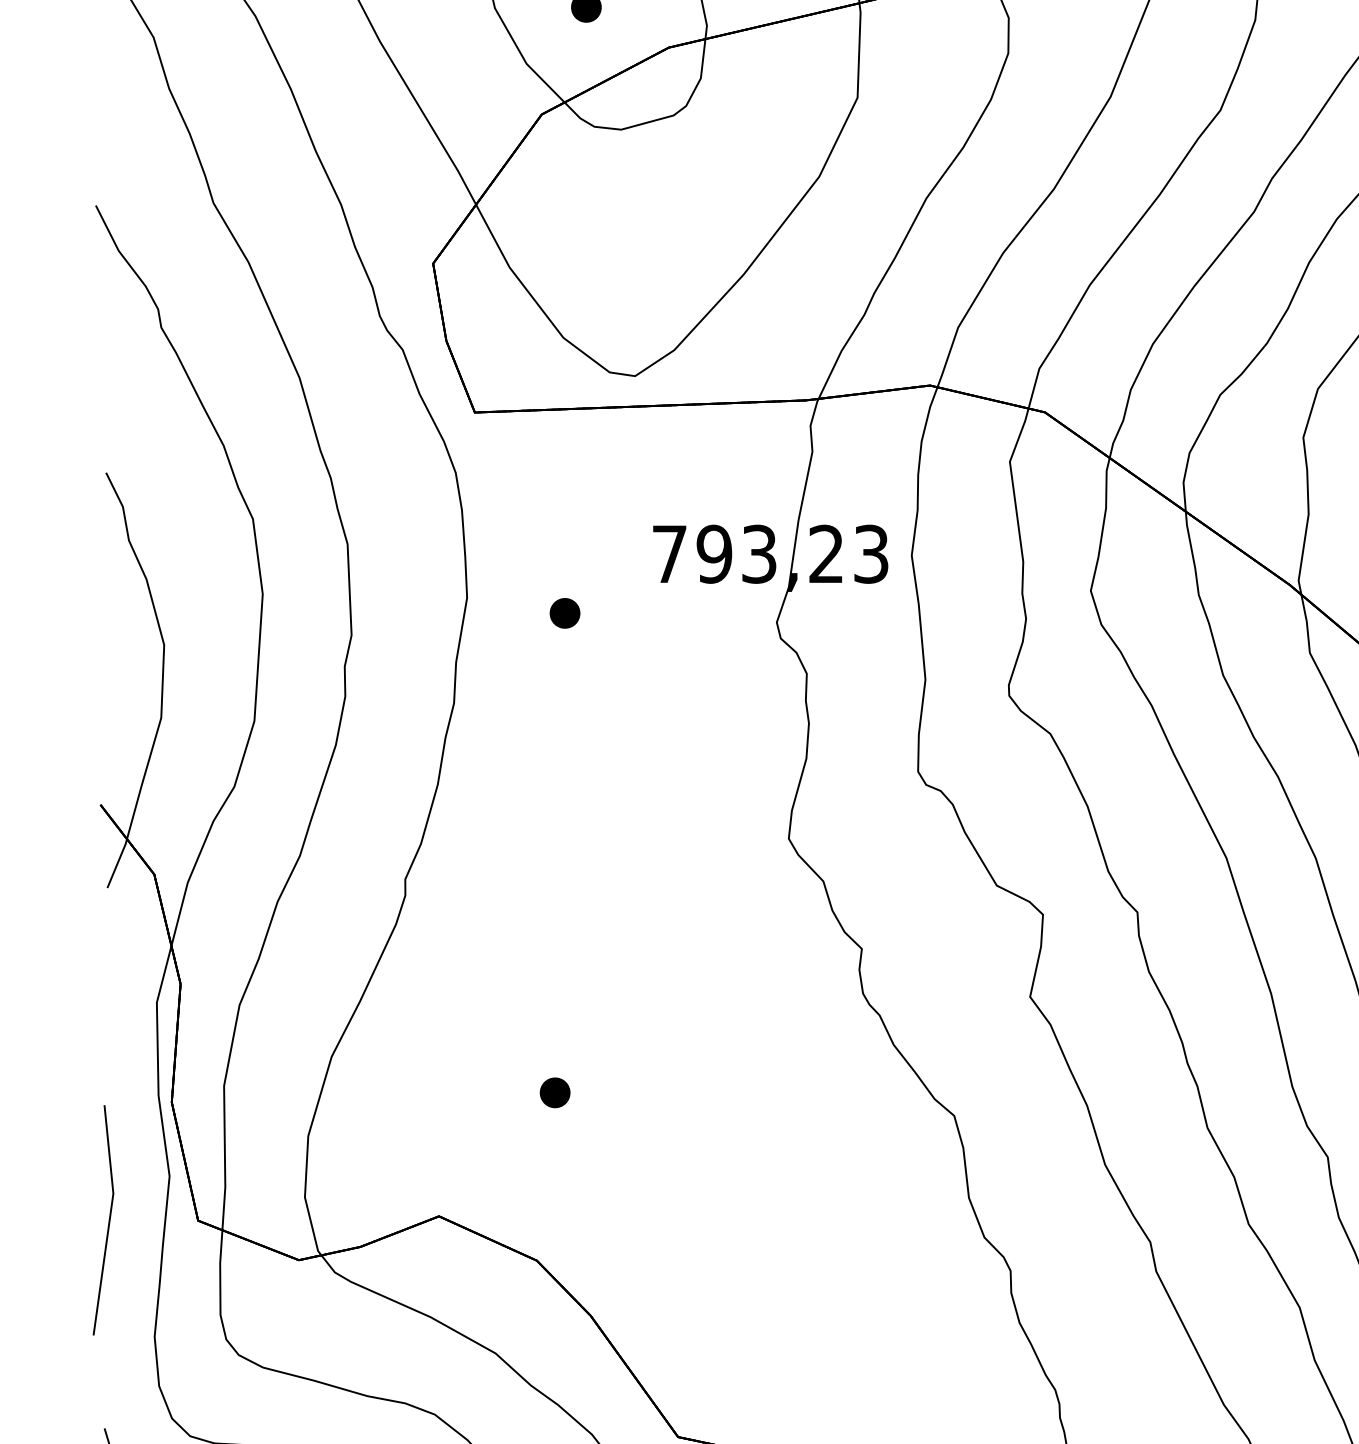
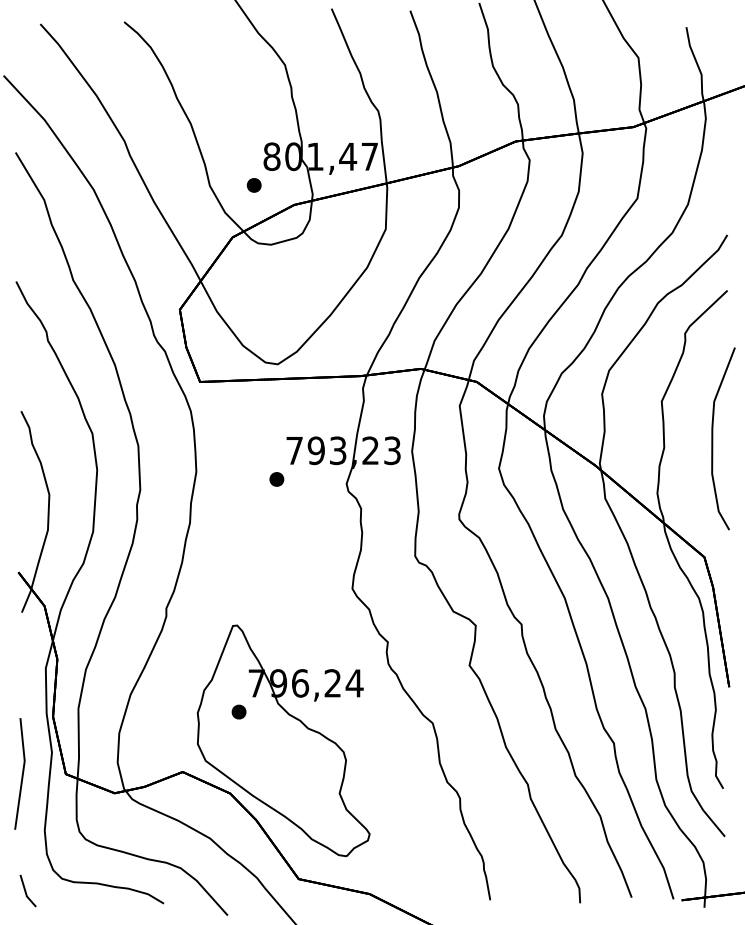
part: (564, 613) -> (276, 479), moved
part: (646, 1151) -> (283, 740), added

